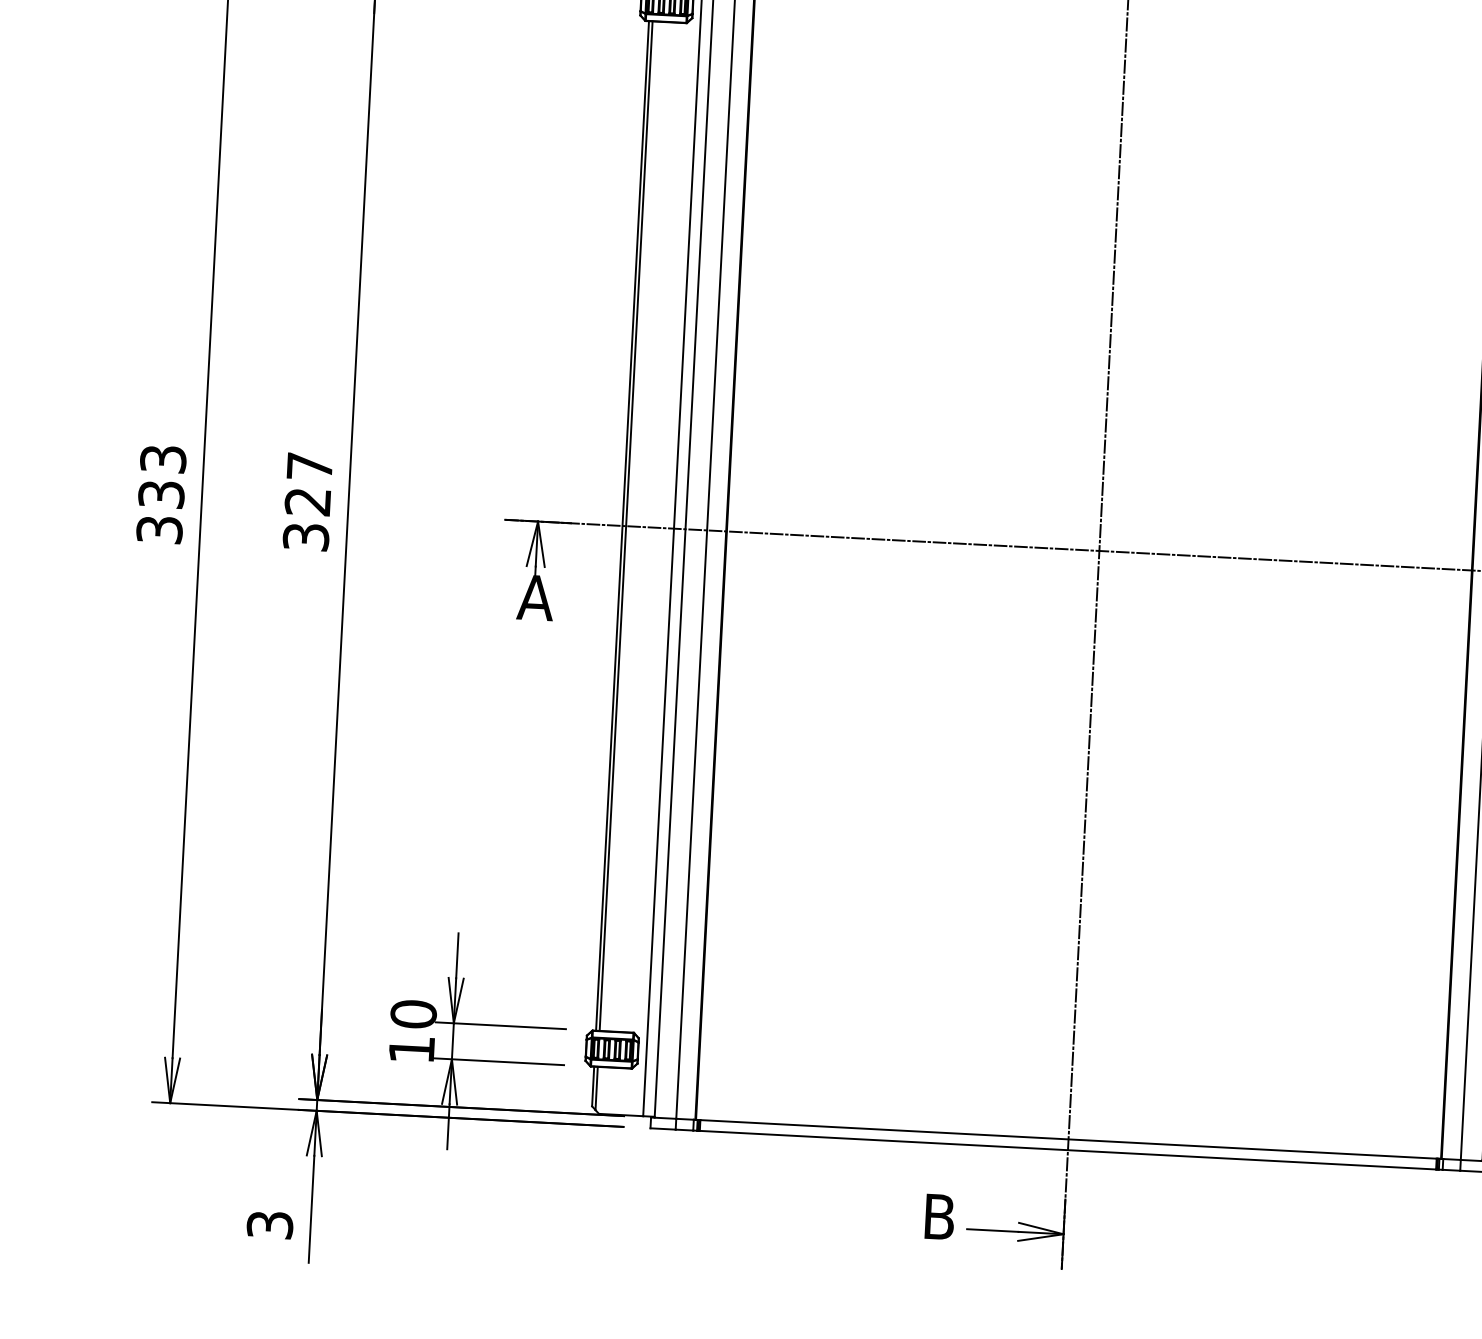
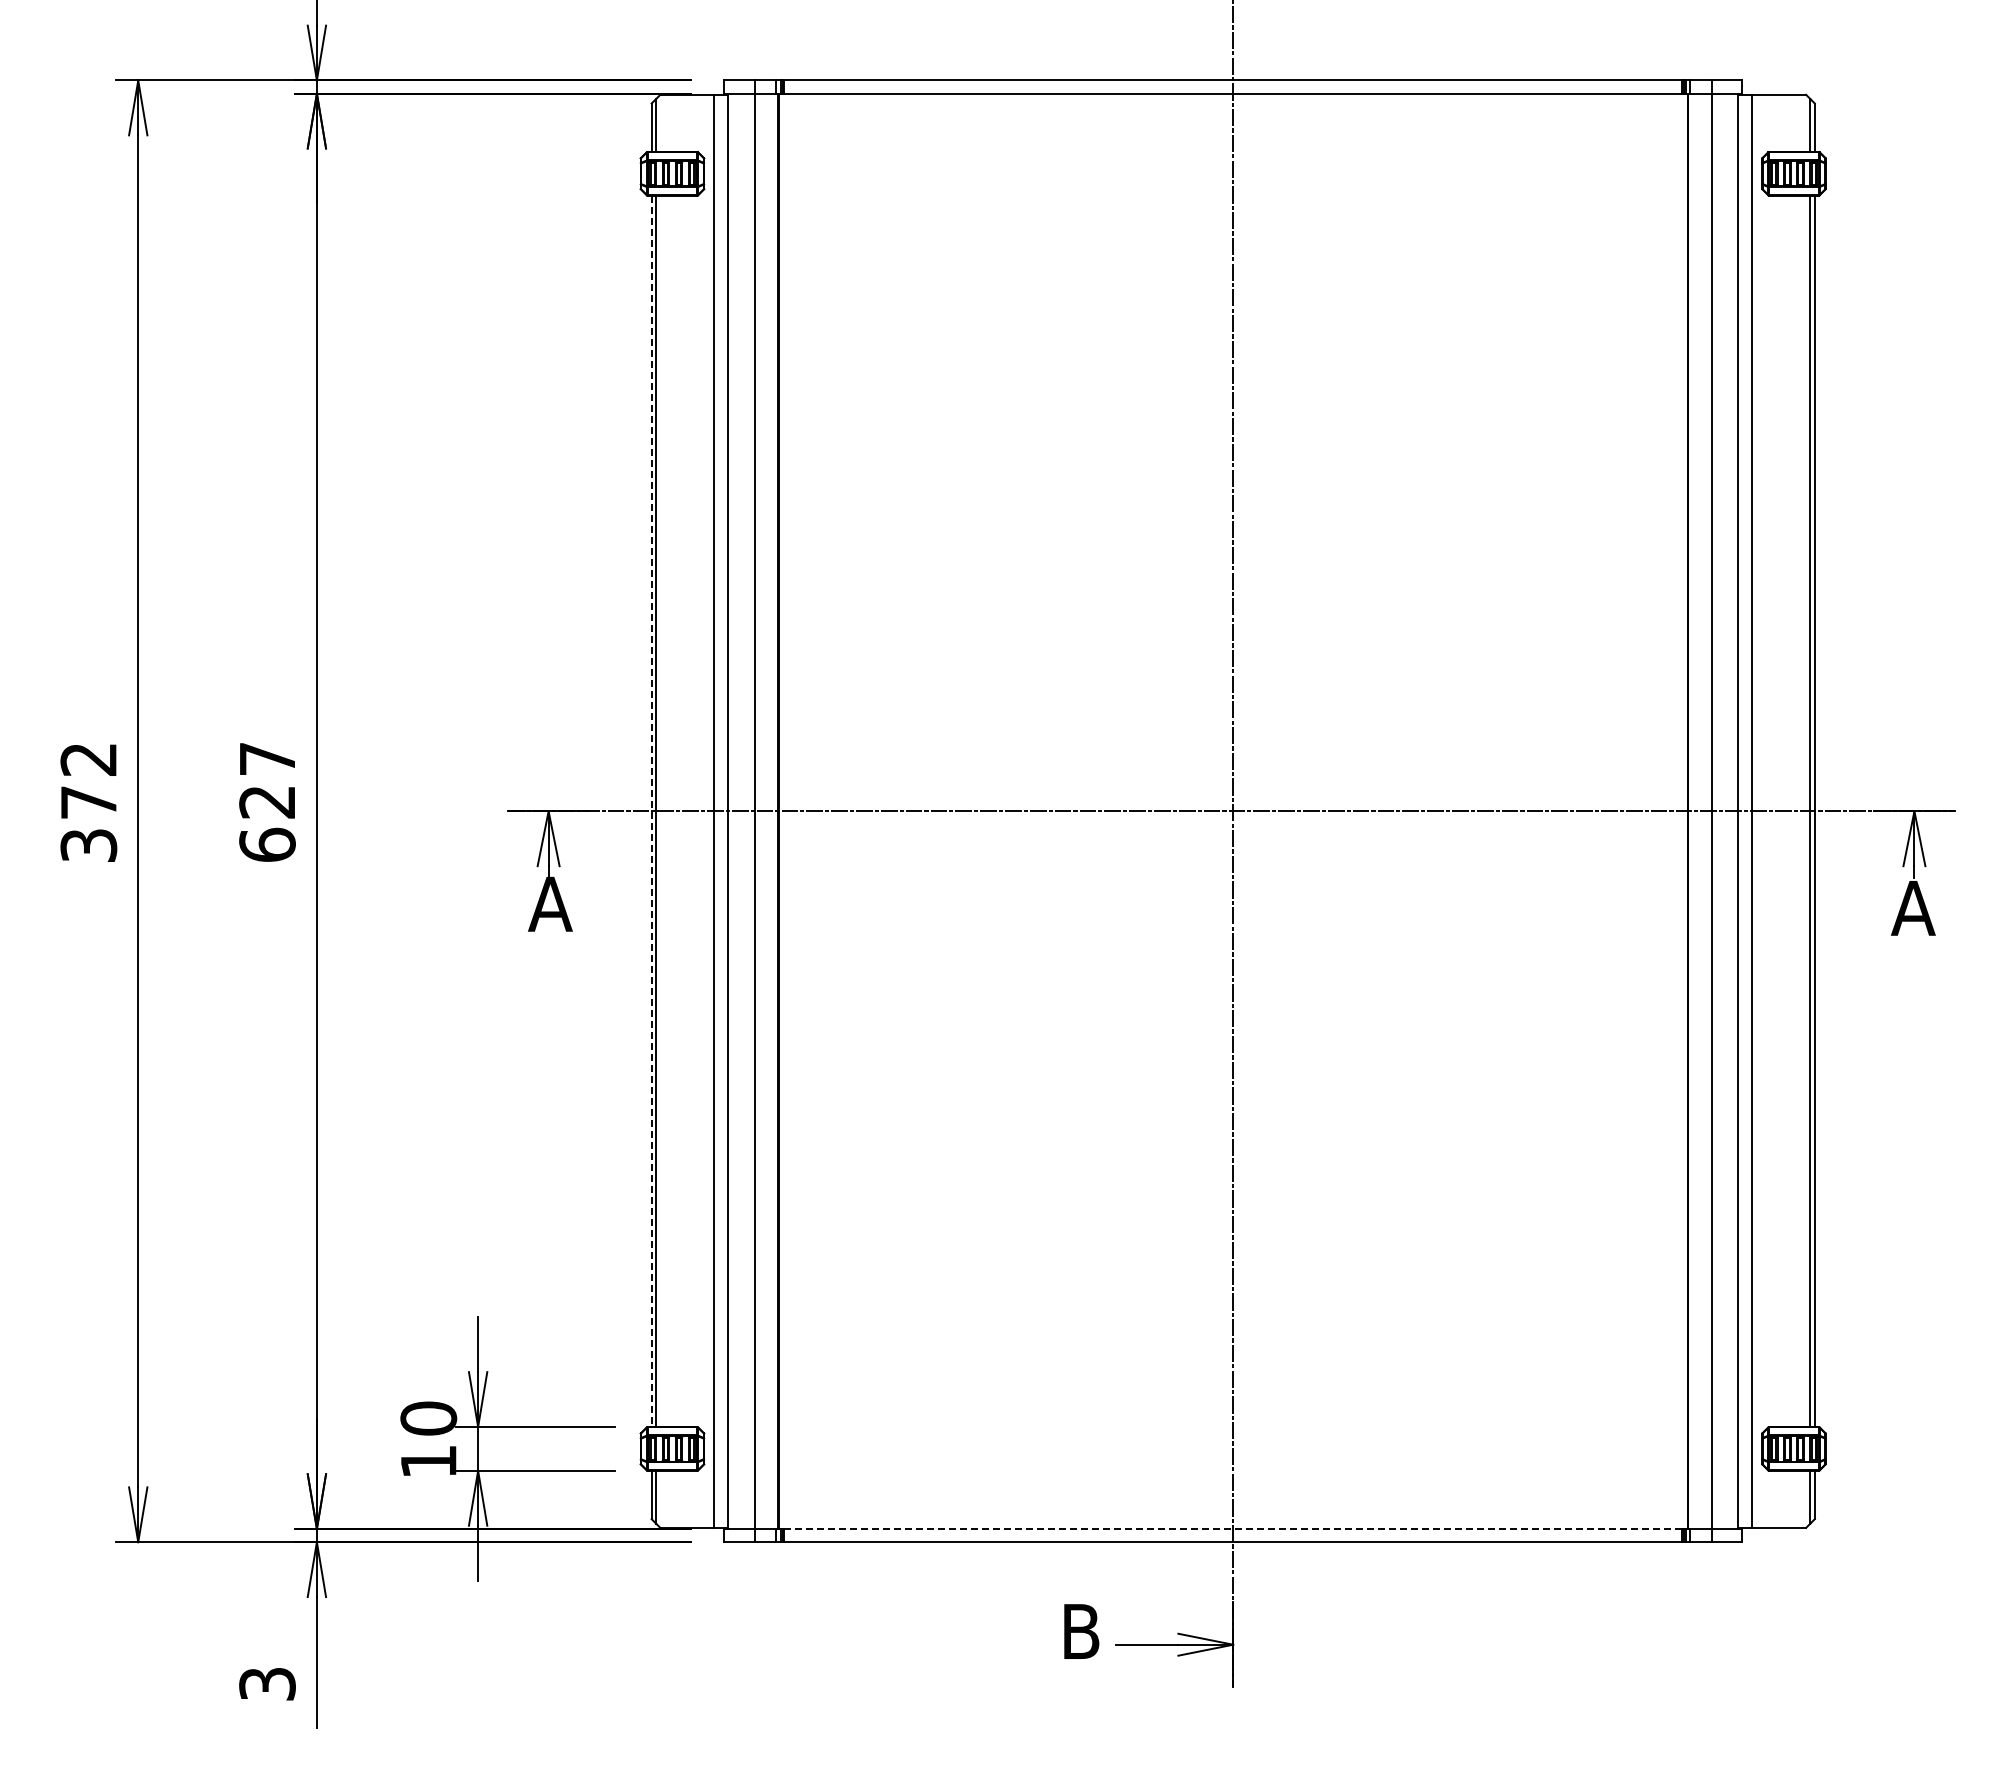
text: (162, 476) -> (88, 780), 333 -> 372
line: (622, 526) -> (651, 811), solid -> dashed
text: (306, 536) -> (267, 844), 327 -> 627
line: (1067, 1139) -> (1232, 1529), solid -> dashed

